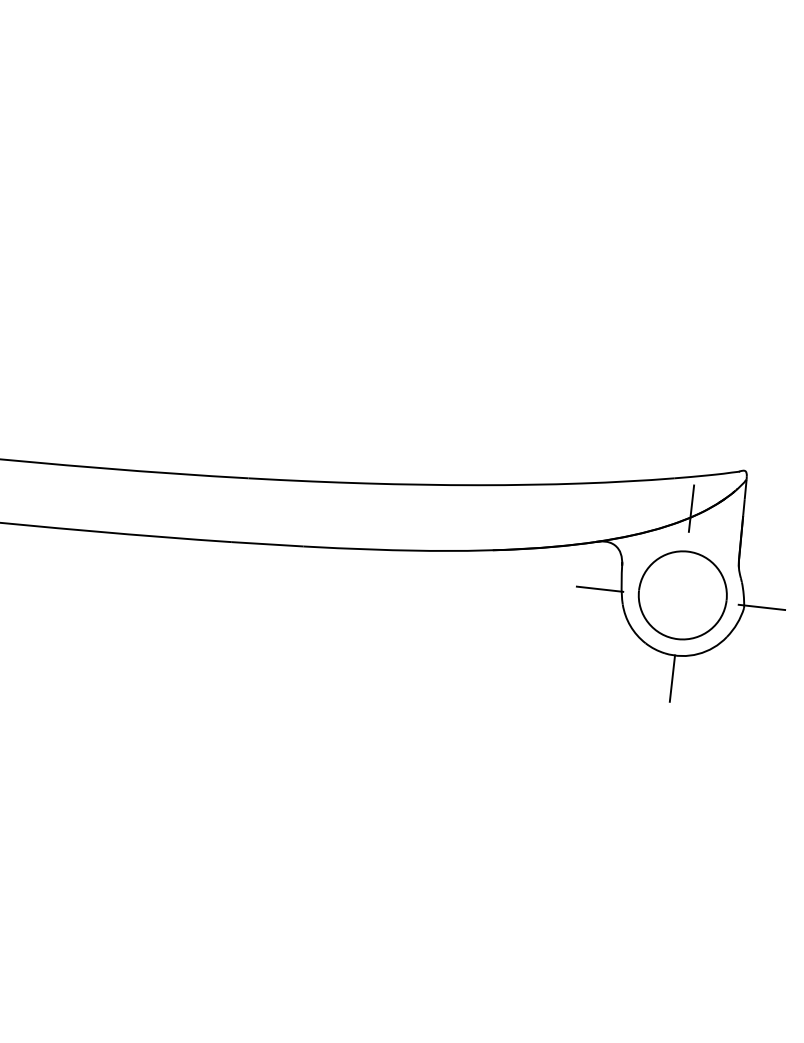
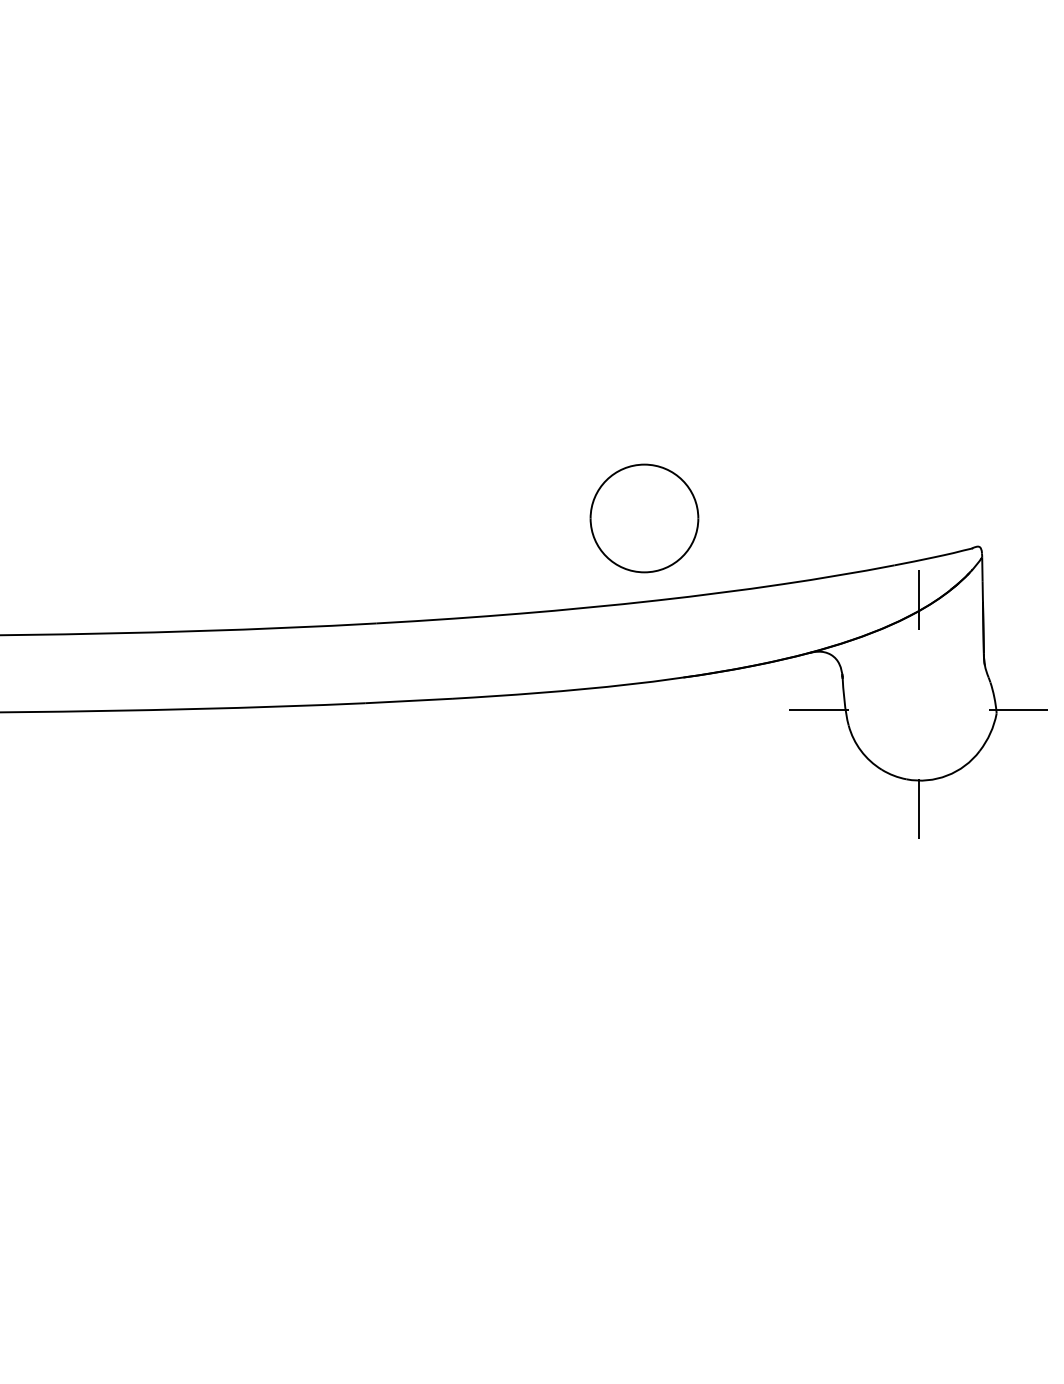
part: (682, 595) -> (644, 518), moved

